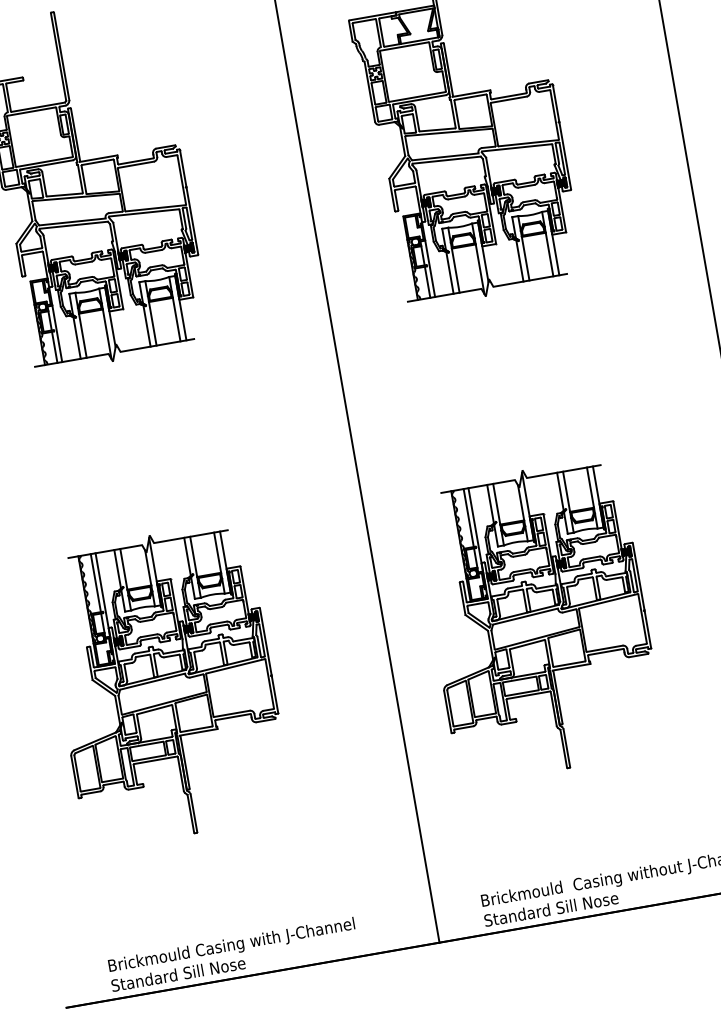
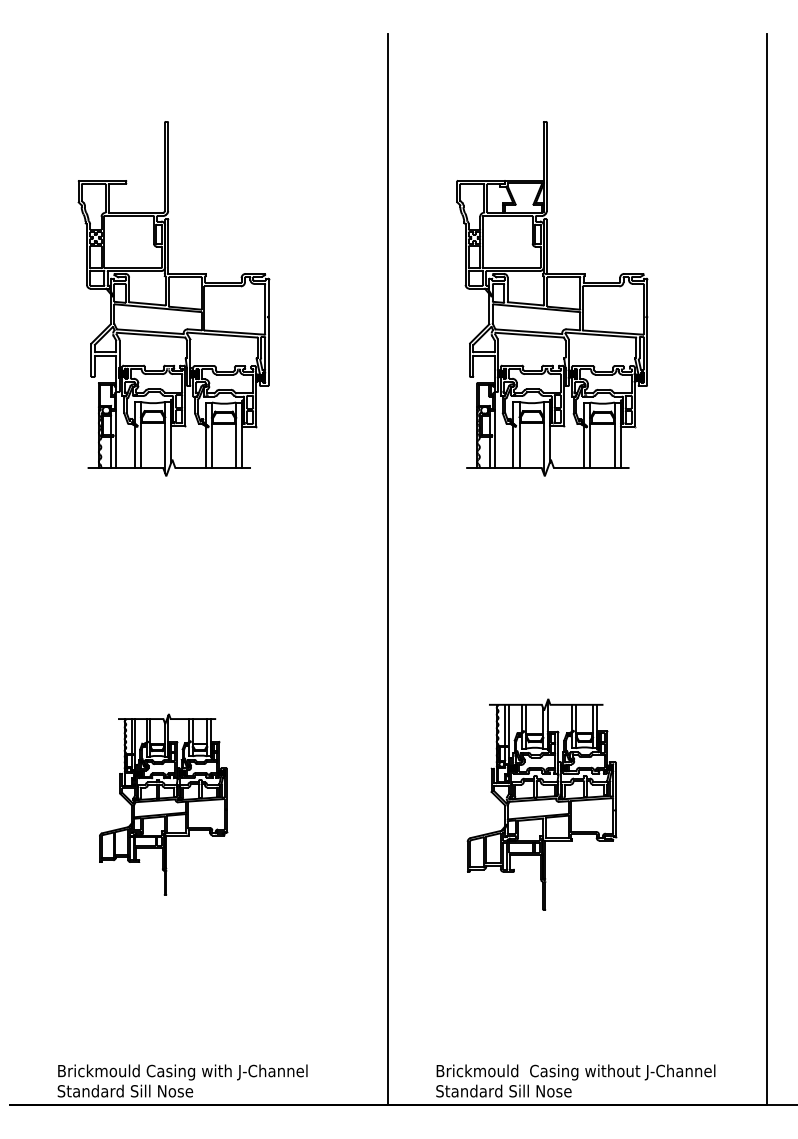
part: (539, 620) -> (541, 804), size x0.7
part: (166, 685) -> (163, 804), size x0.6

